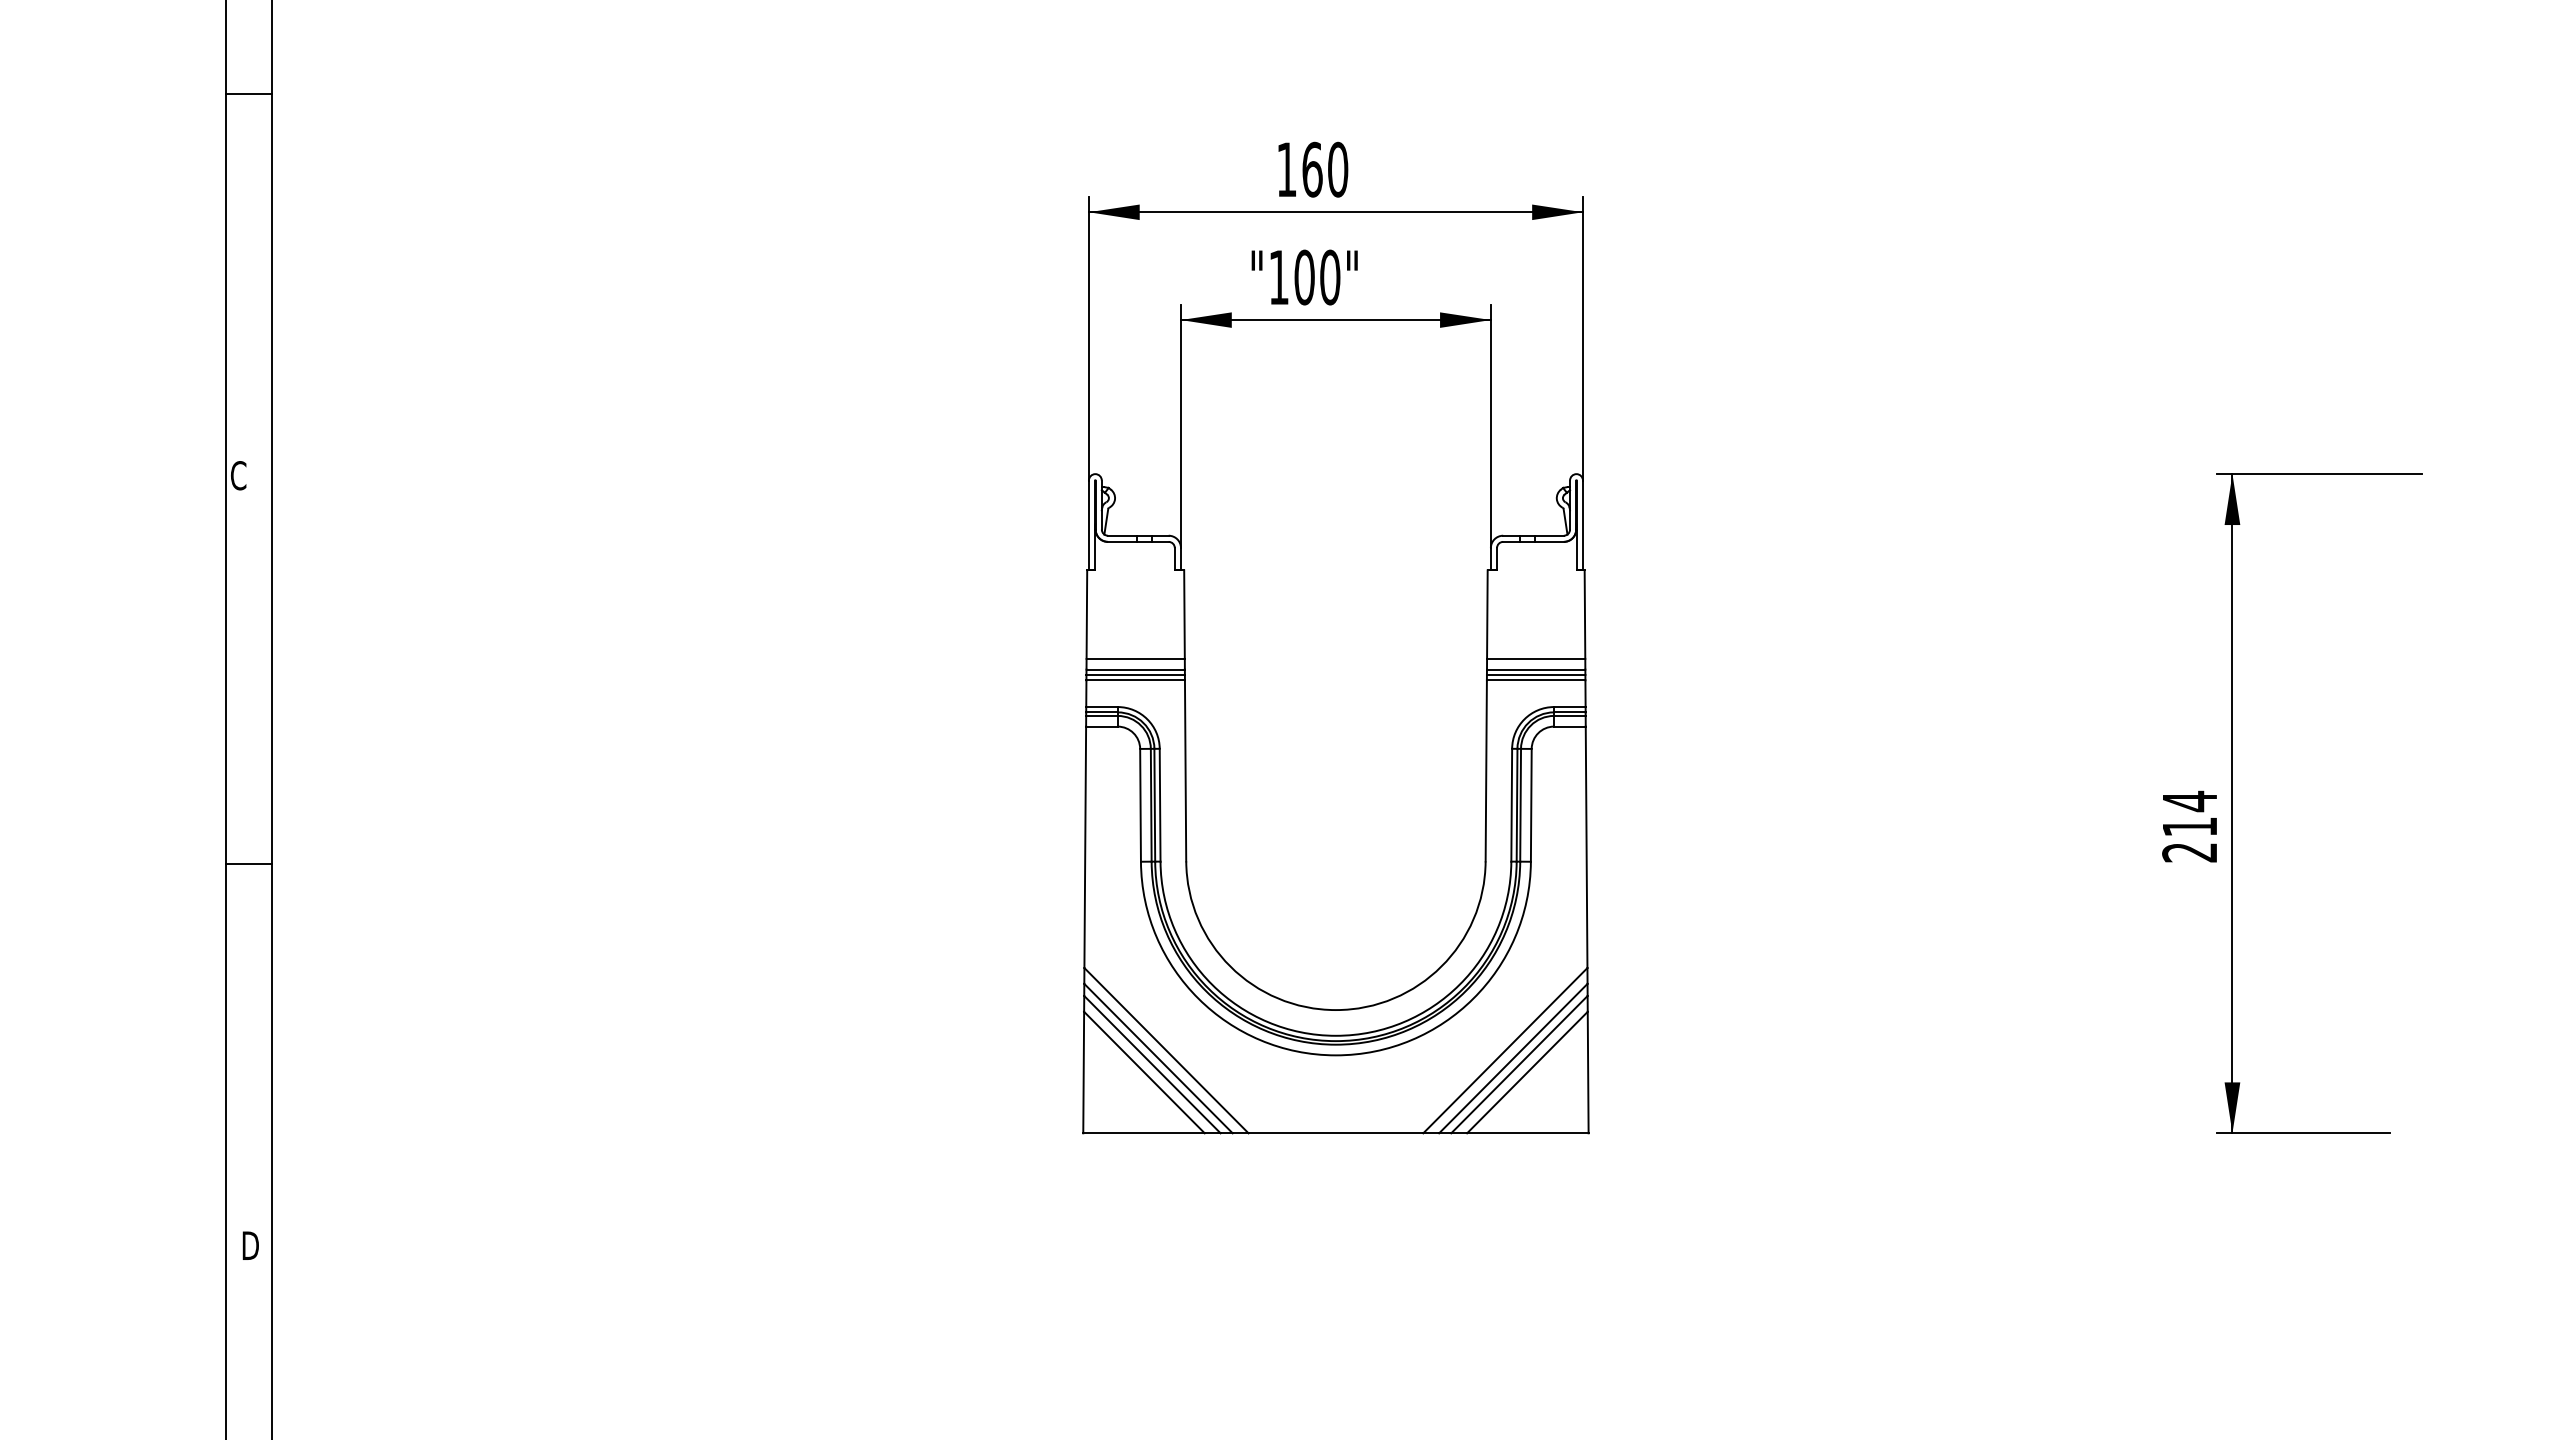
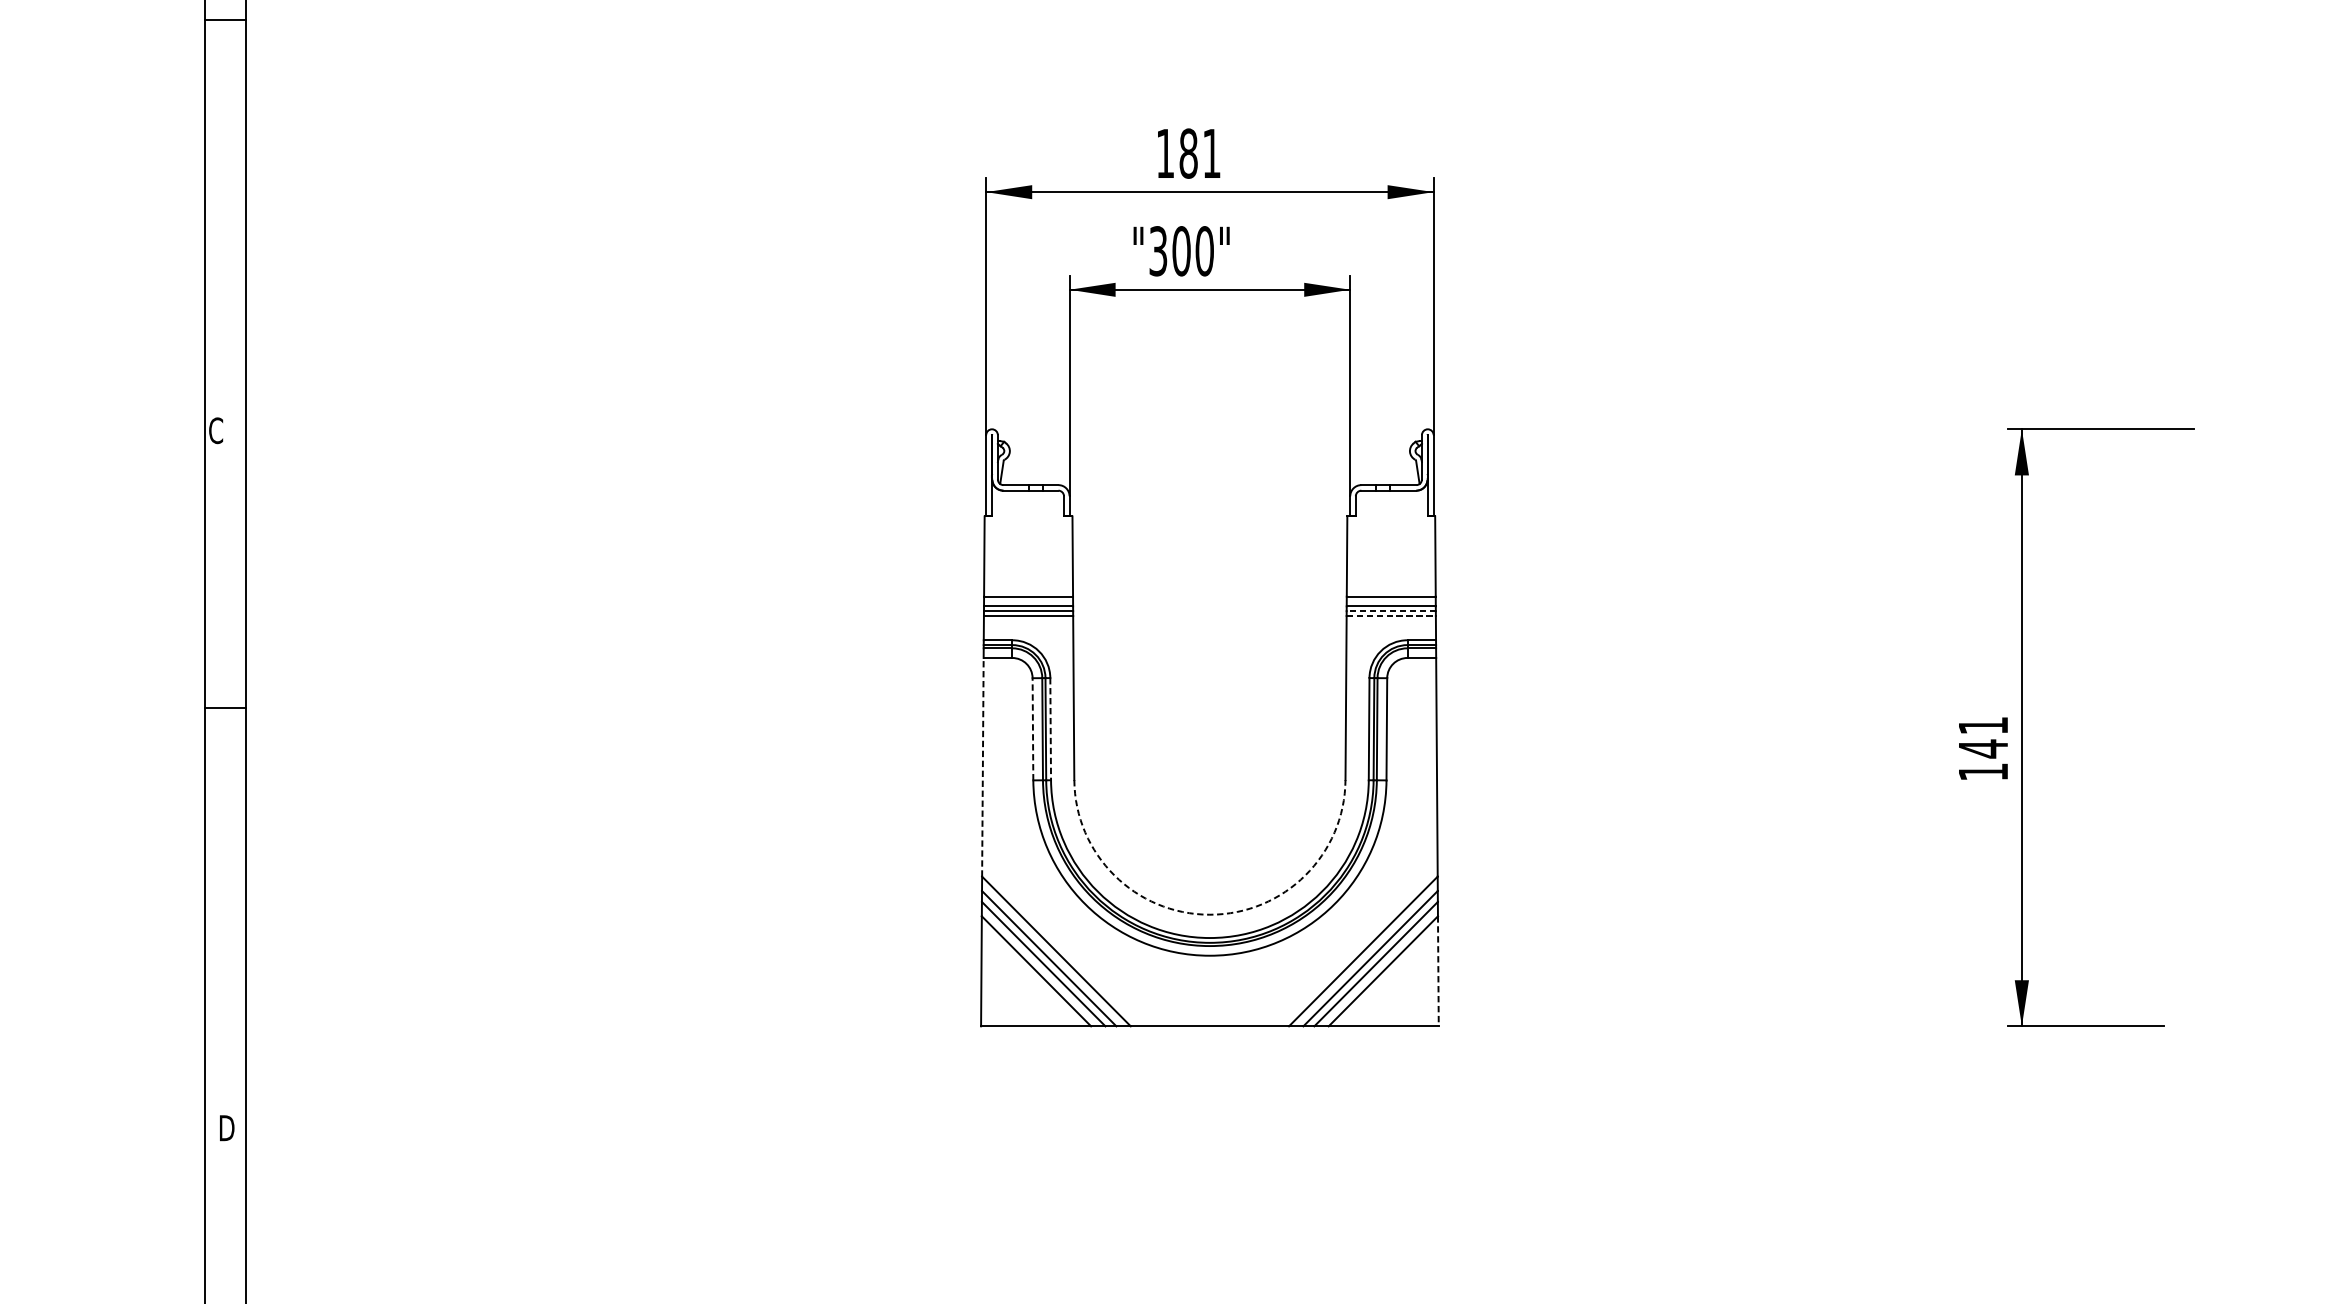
line: (248, 94) -> (225, 20), moved
text: (1325, 169) -> (1200, 153), 160 -> 181
text: (1278, 277) -> (1157, 251), "100" -> "300"
line: (1535, 674) -> (1390, 610), solid -> dashed
line: (1536, 680) -> (1391, 616), solid -> dashed
line: (1140, 804) -> (1032, 728), solid -> dashed
line: (1160, 805) -> (1051, 729), solid -> dashed
text: (2189, 826) -> (1982, 748), 214 -> 141
line: (1085, 847) -> (983, 767), solid -> dashed
line: (248, 864) -> (225, 707), moved
arc: (1335, 1010) -> (1209, 915), solid -> dashed
line: (1588, 1072) -> (1438, 971), solid -> dashed

